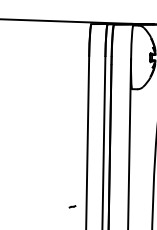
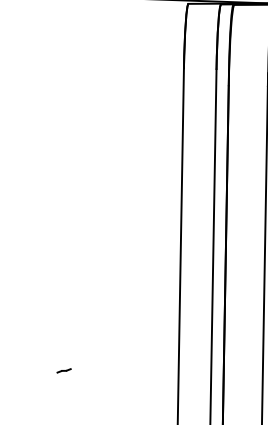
part: (72, 206) -> (64, 370), moved

